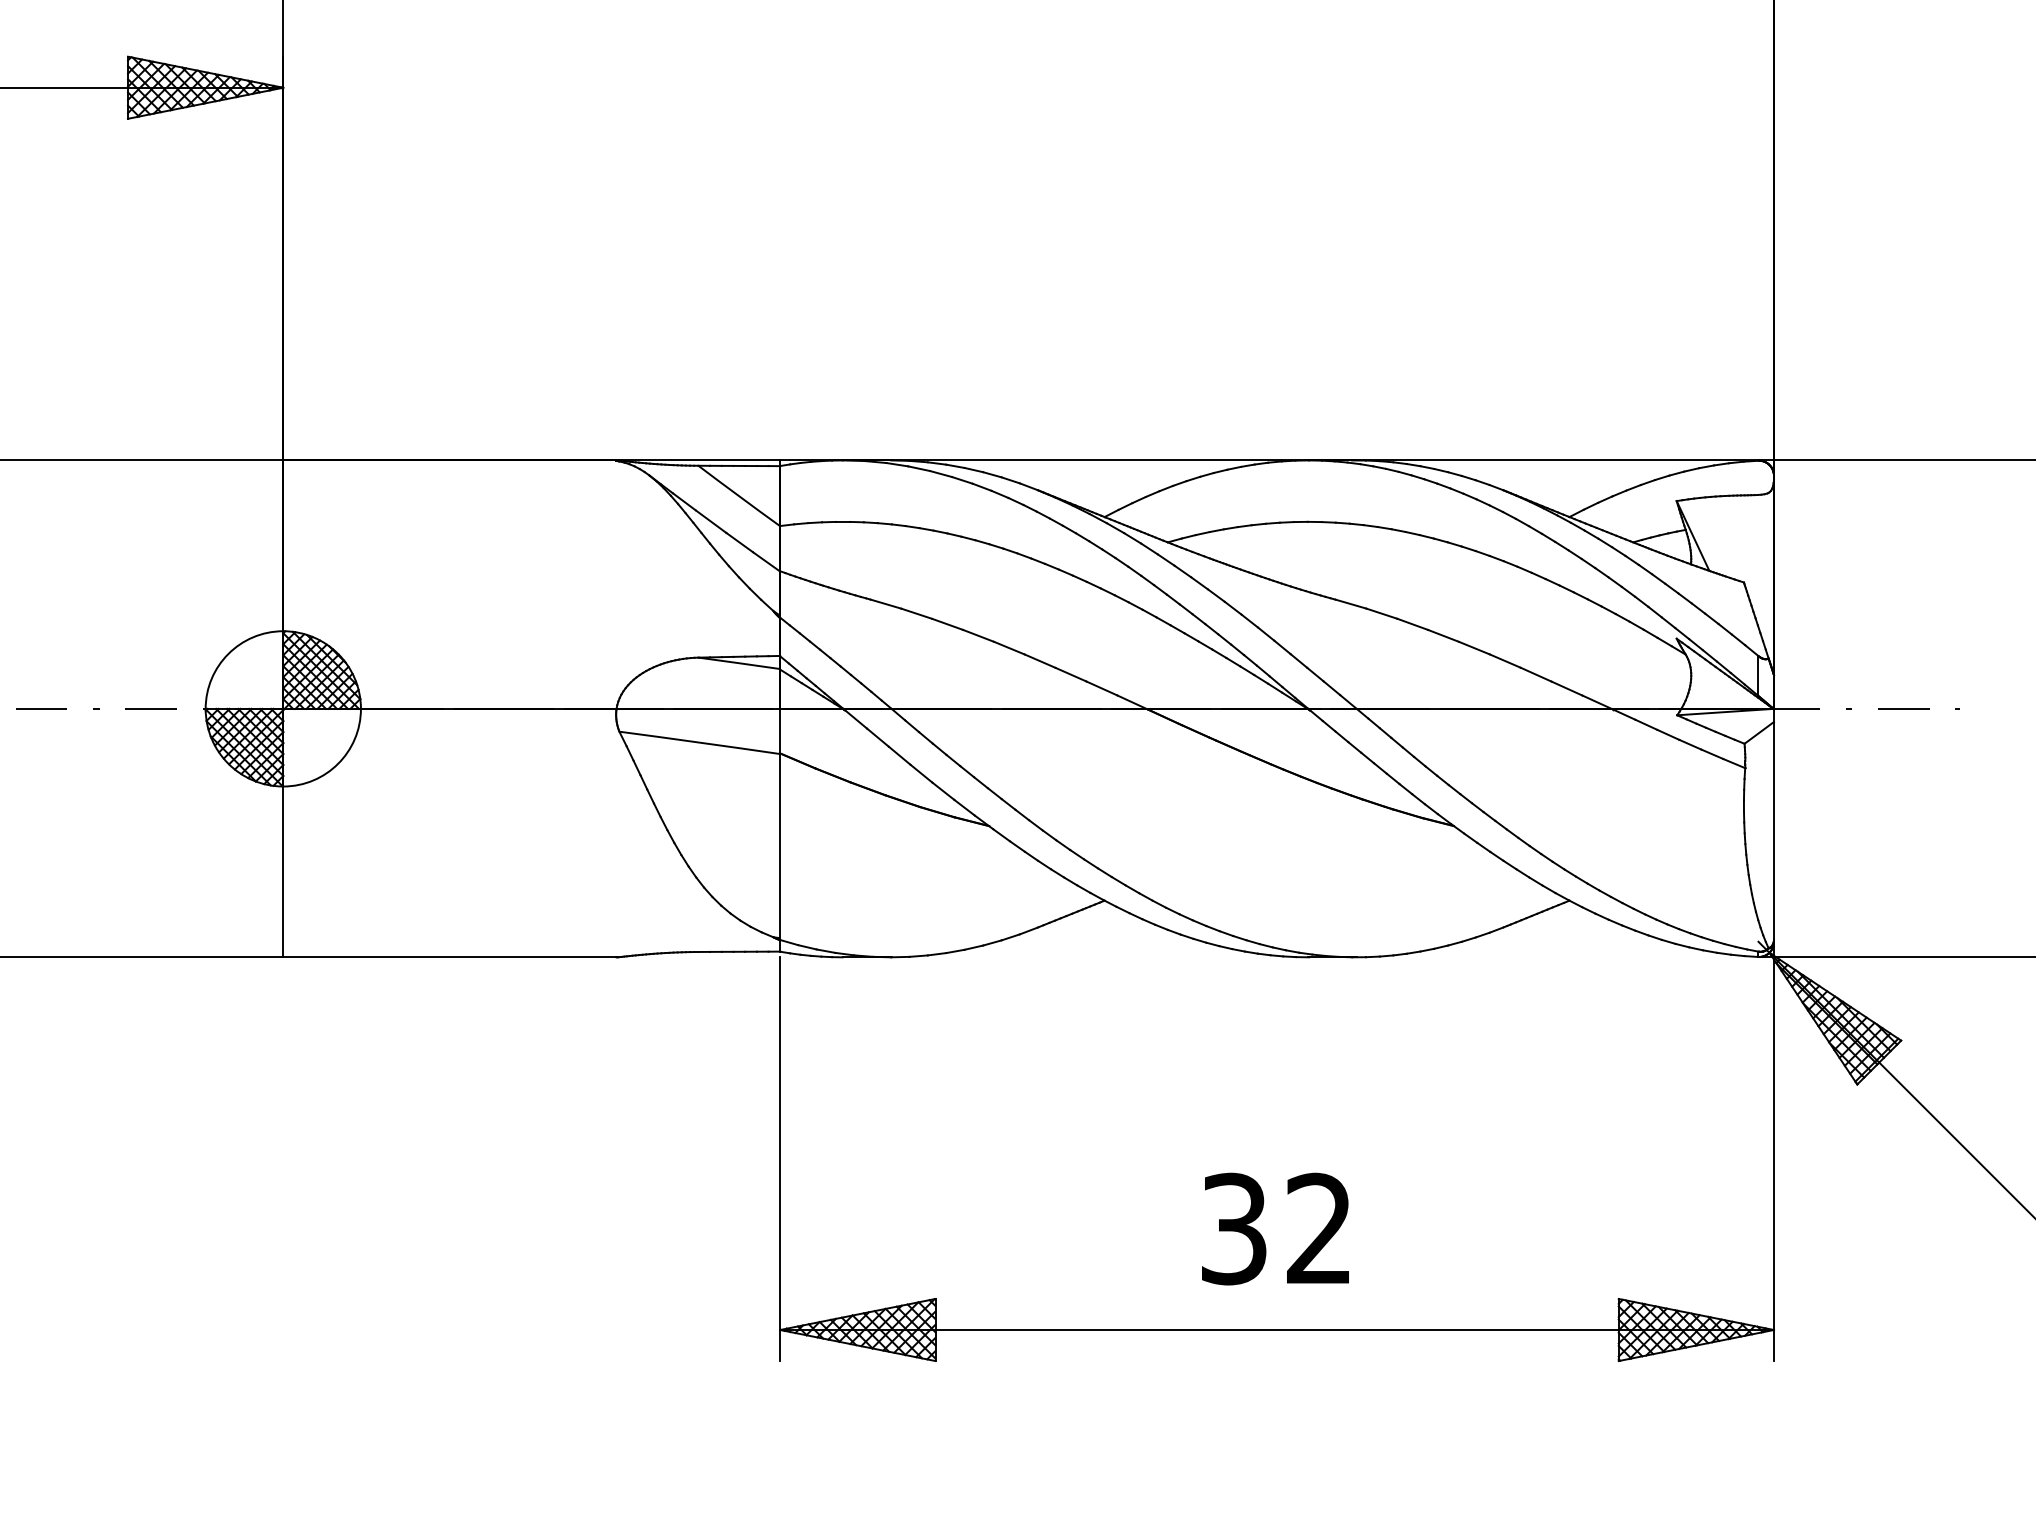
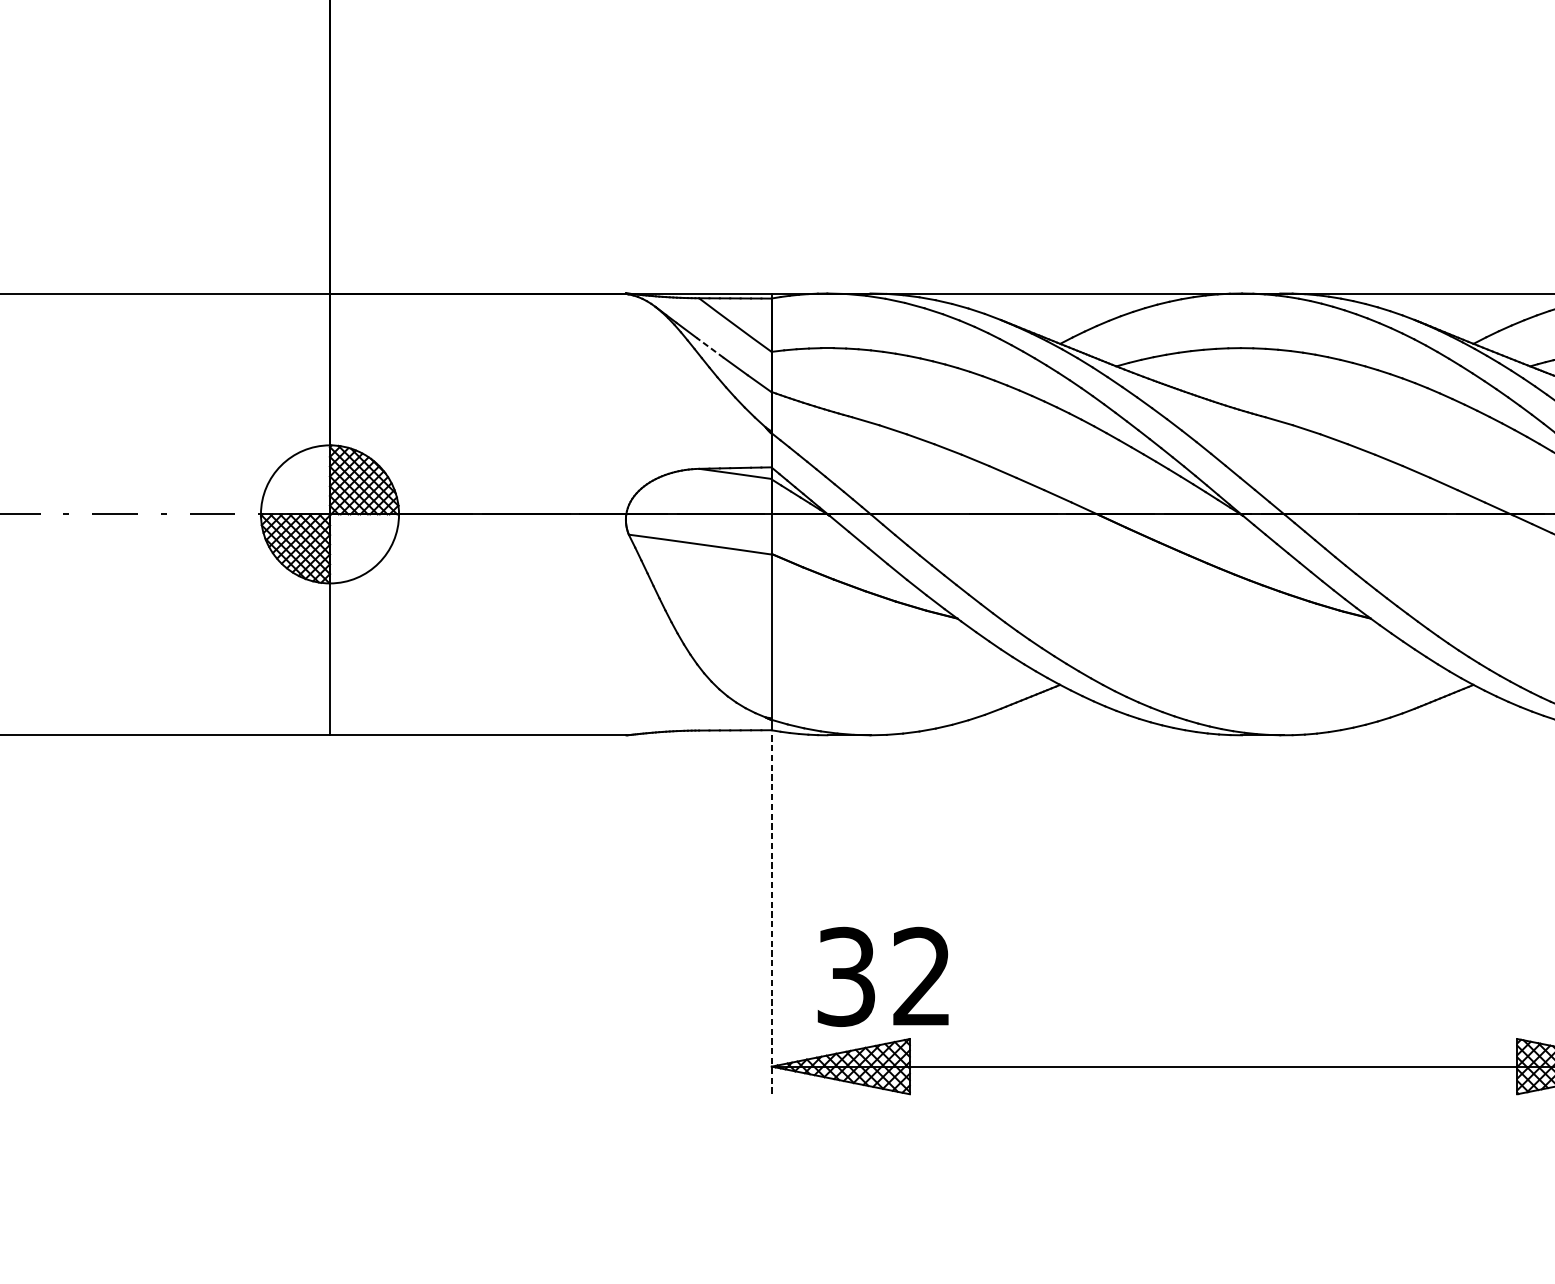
line: (711, 521) -> (710, 347), solid -> dashed
line: (780, 1159) -> (772, 915), solid -> dashed
text: (1275, 1228) -> (883, 976), moved

